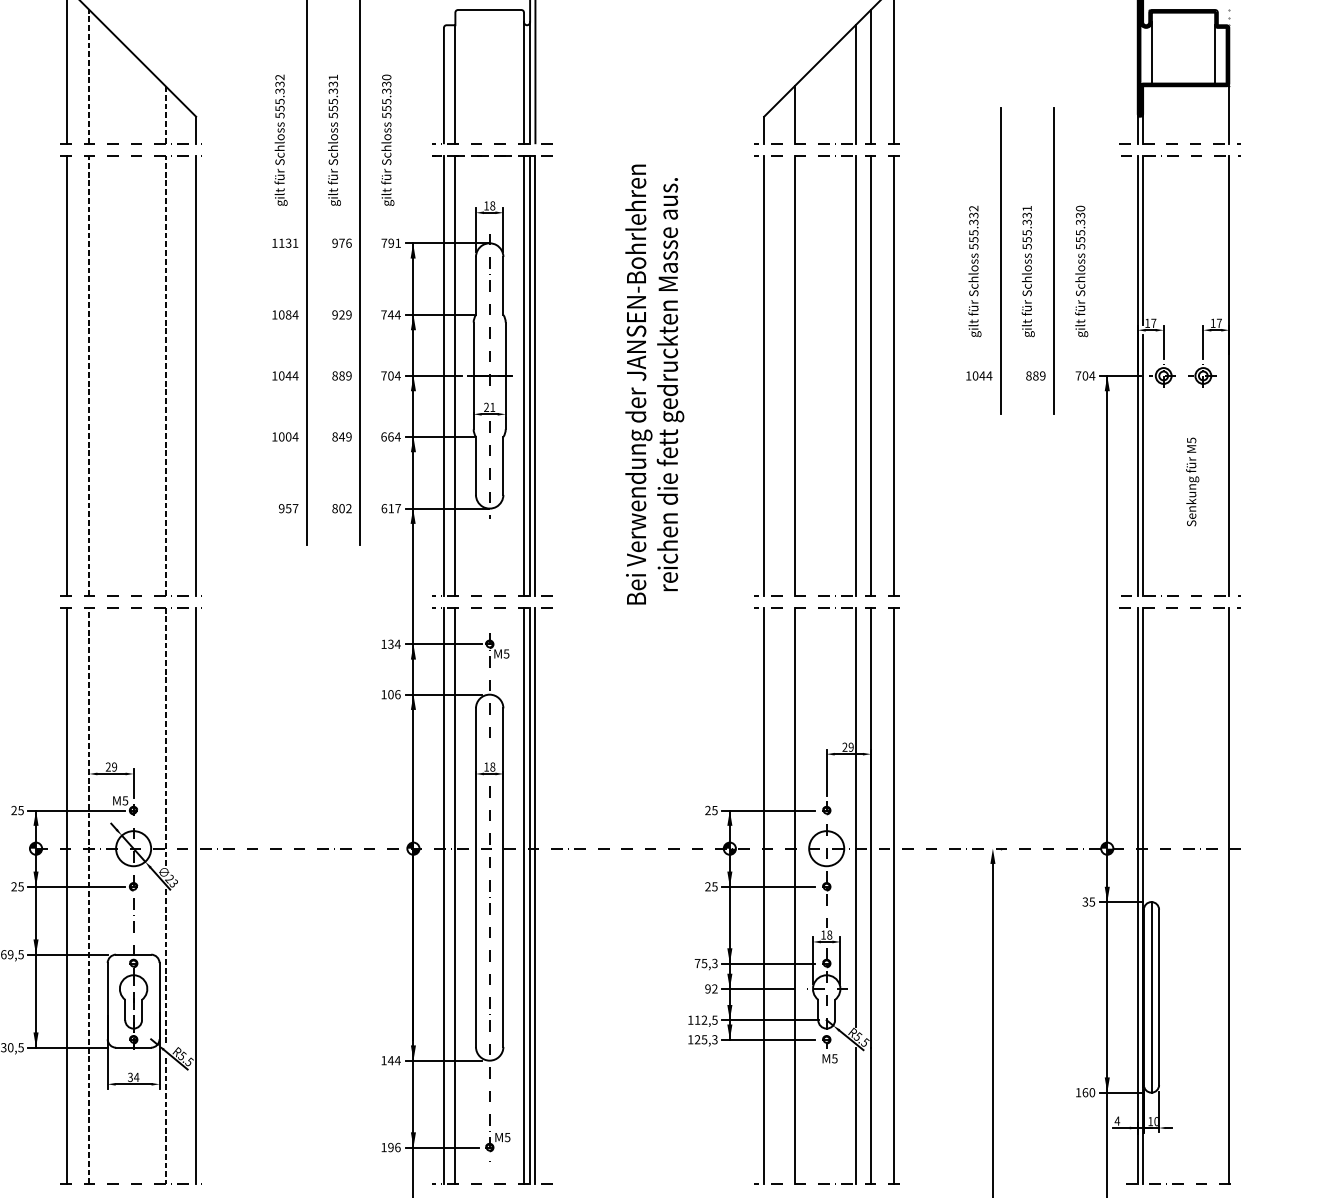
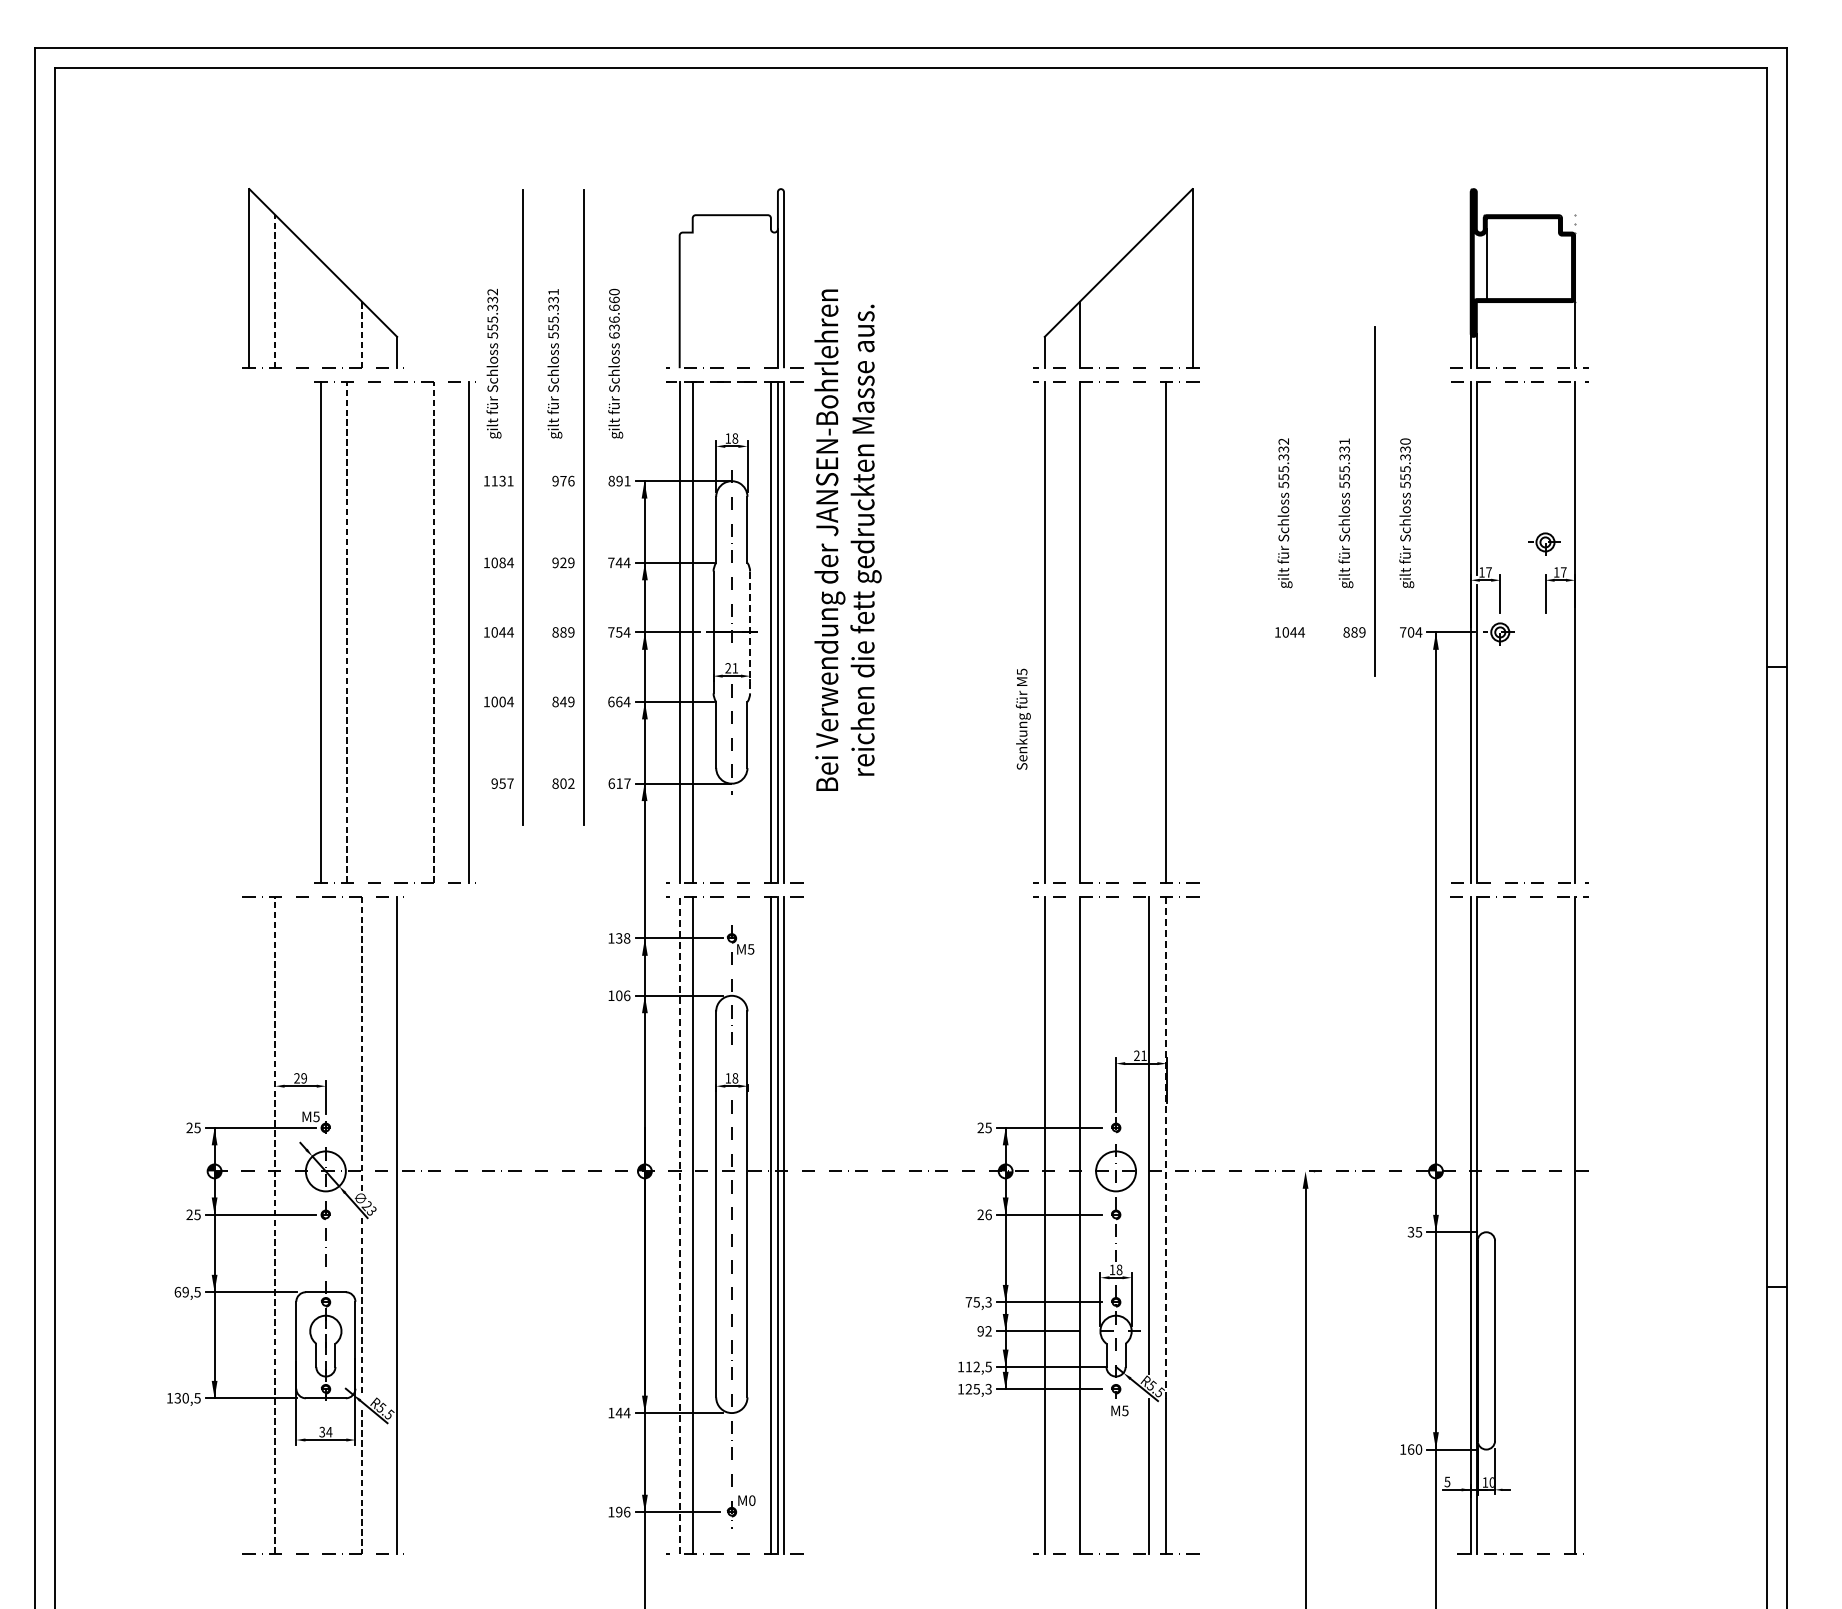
line: (1214, 54) -> (1558, 265), removed
line: (870, 76) -> (1166, 291), removed
line: (523, 83) -> (770, 298), removed
line: (455, 84) -> (692, 300), removed
line: (856, 84) -> (1149, 300), removed
text: (386, 99) -> (614, 317), 555.330 -> 636.660
text: (384, 242) -> (611, 480), 791 -> 891
line: (1000, 261) -> (1314, 501), removed
part: (164, 376) -> (433, 632), moved
text: (391, 376) -> (619, 632), 704 -> 754
line: (506, 376) -> (750, 632), solid -> dashed
line: (856, 376) -> (1149, 632), removed
line: (893, 376) -> (1192, 632), removed
part: (1202, 376) -> (1544, 543), moved
text: (654, 383) -> (847, 539), moved
text: (1192, 481) -> (1023, 718), moved
text: (397, 644) -> (626, 938), 134 -> 138
text: (850, 747) -> (1143, 1055), 29 -> 21
line: (870, 828) -> (1166, 1148), solid -> dashed
text: (714, 886) -> (988, 1214), 25 -> 26
line: (66, 895) -> (249, 1224), removed
line: (893, 895) -> (1192, 1224), removed
line: (443, 896) -> (679, 1225), solid -> dashed
line: (1151, 997) -> (1486, 1340), removed
text: (1117, 1120) -> (1447, 1481), 4 -> 5
text: (507, 1137) -> (752, 1500), M5 -> M0

